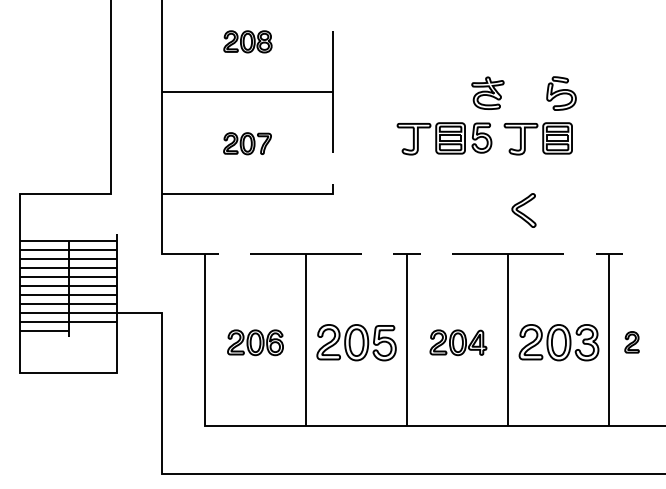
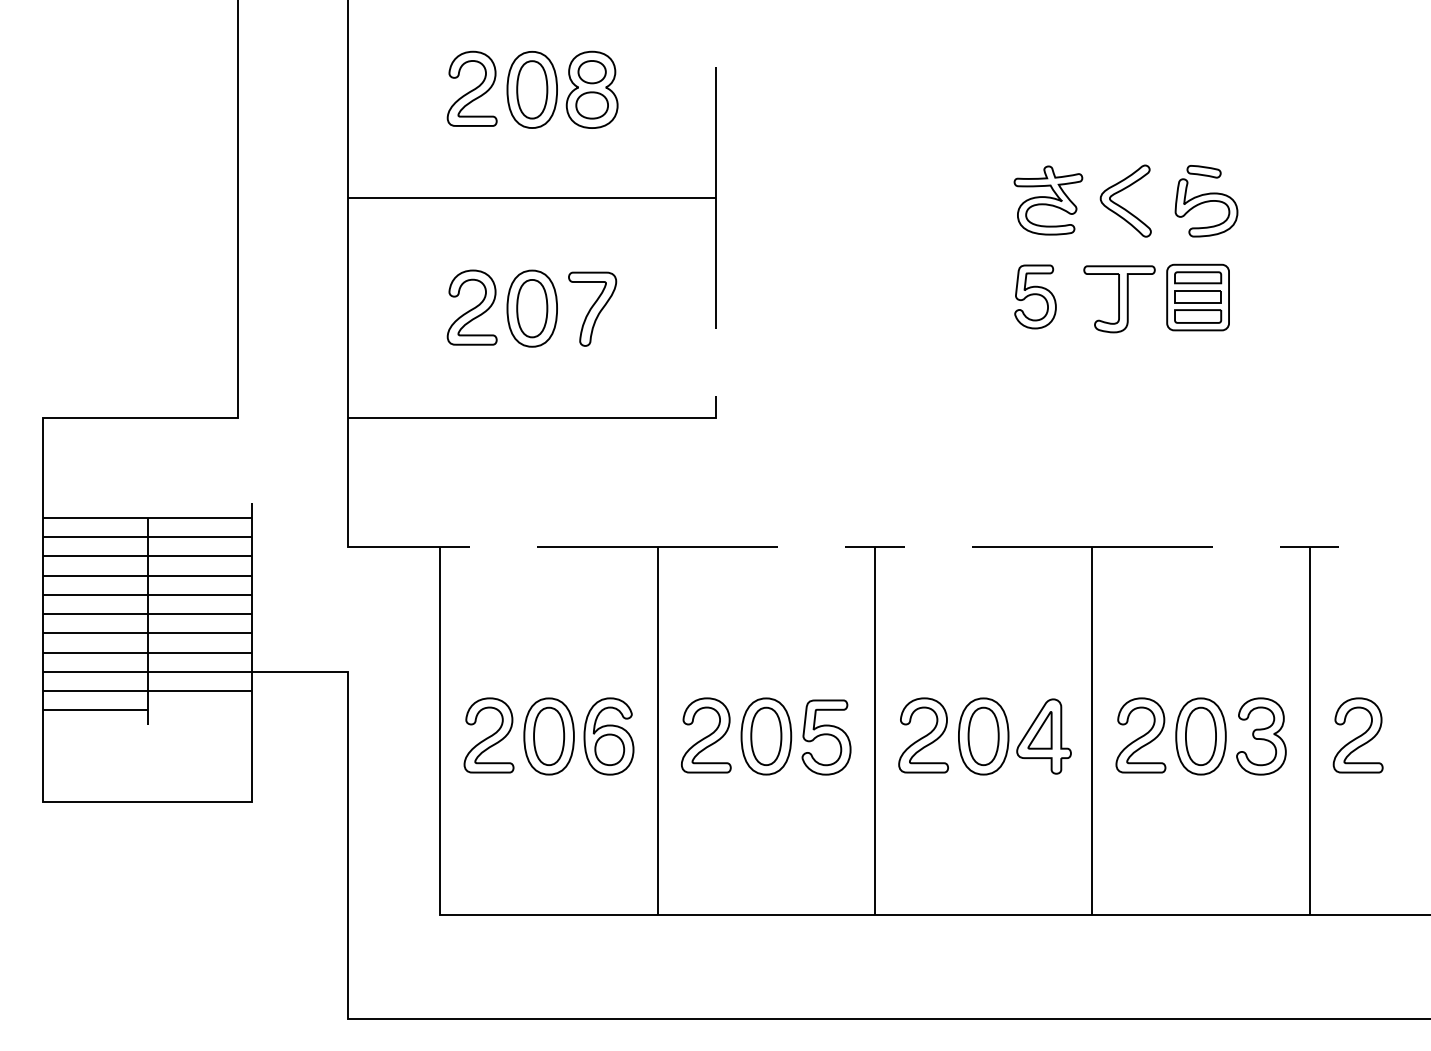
part: (247, 41) -> (531, 89), size x1.67
part: (430, 138) -> (924, 297), removed
part: (247, 143) -> (531, 308), size x1.67
part: (523, 210) -> (1124, 201), moved
part: (255, 342) -> (548, 736), size x1.43
part: (458, 342) -> (985, 736), size x1.43
part: (631, 342) -> (1356, 736), size x1.67

